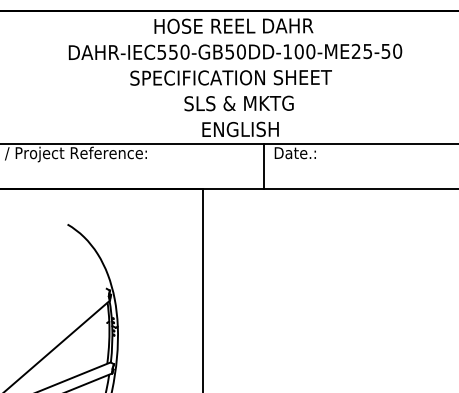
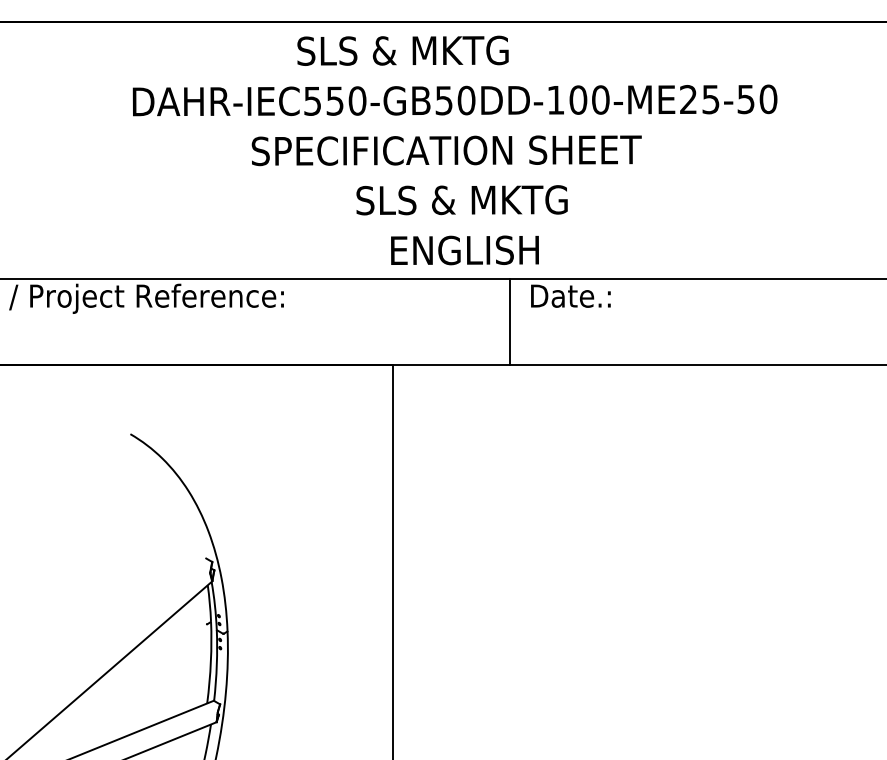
text: (233, 26) -> (451, 51), HOSE REEL DAHR -> SLS & MKTG

